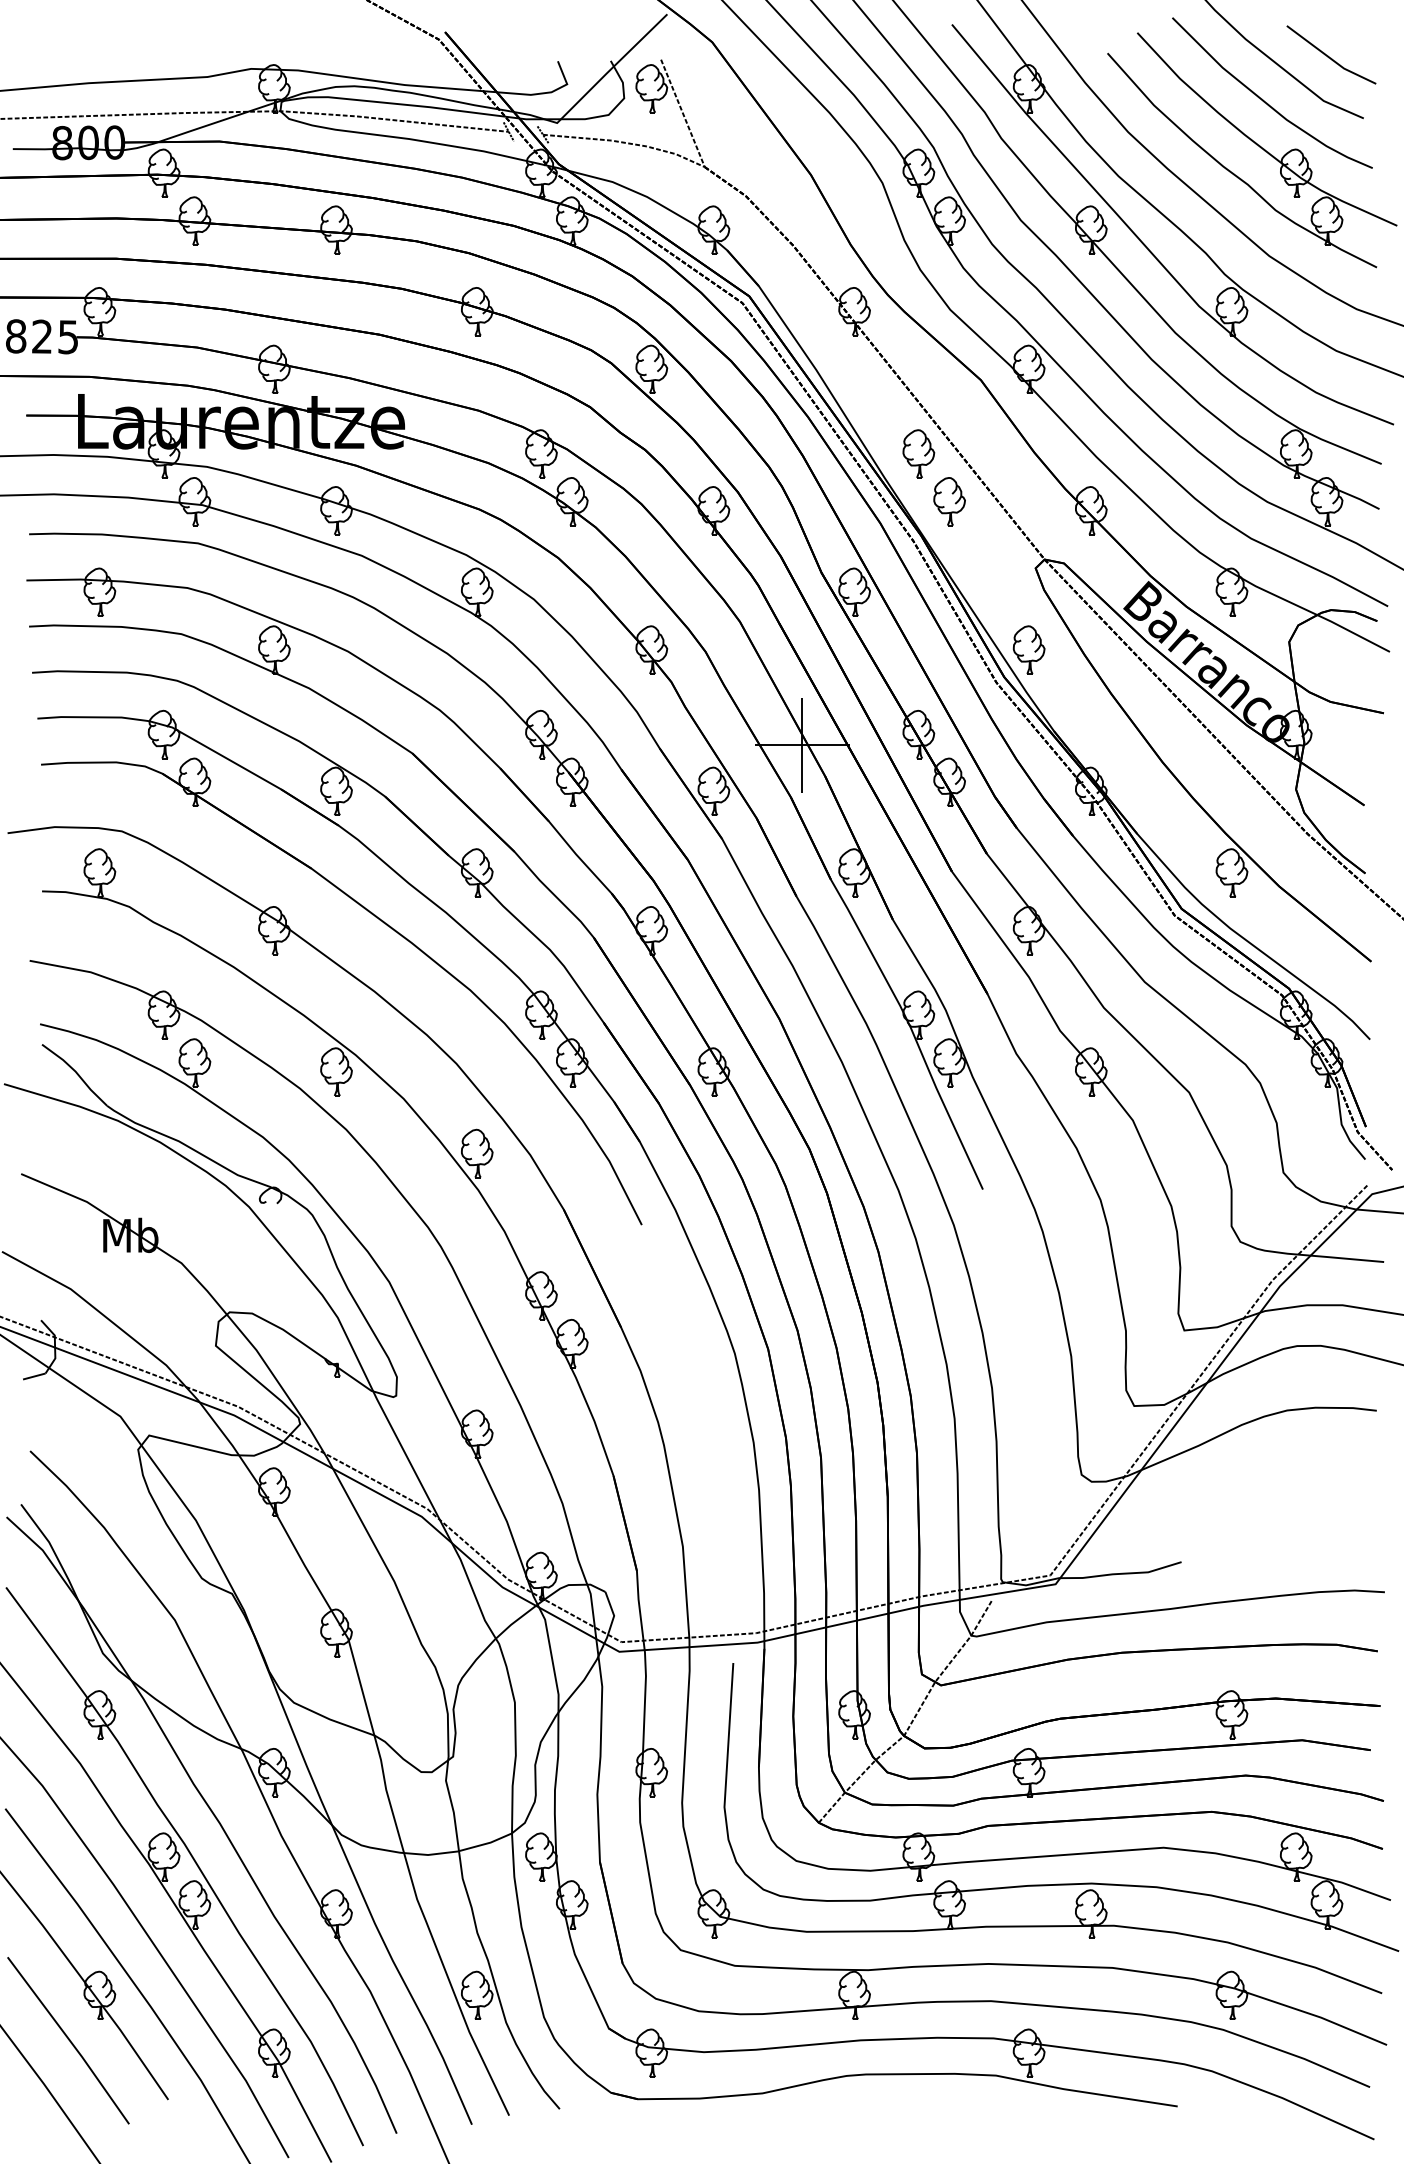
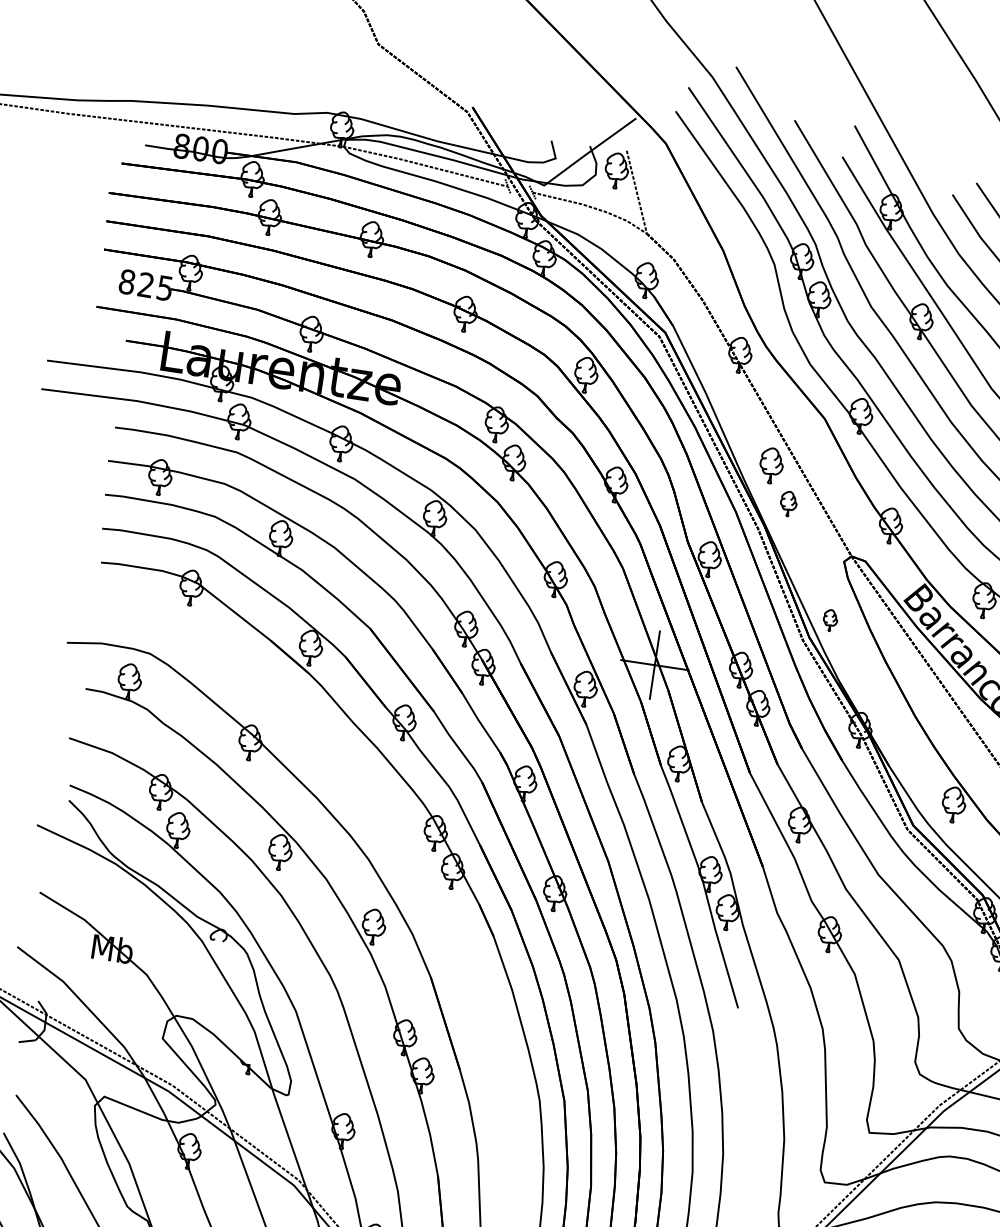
part: (949, 501) -> (788, 503), size x0.7
part: (1028, 649) -> (830, 620), size x0.6
part: (387, 926) -> (333, 752), removed

